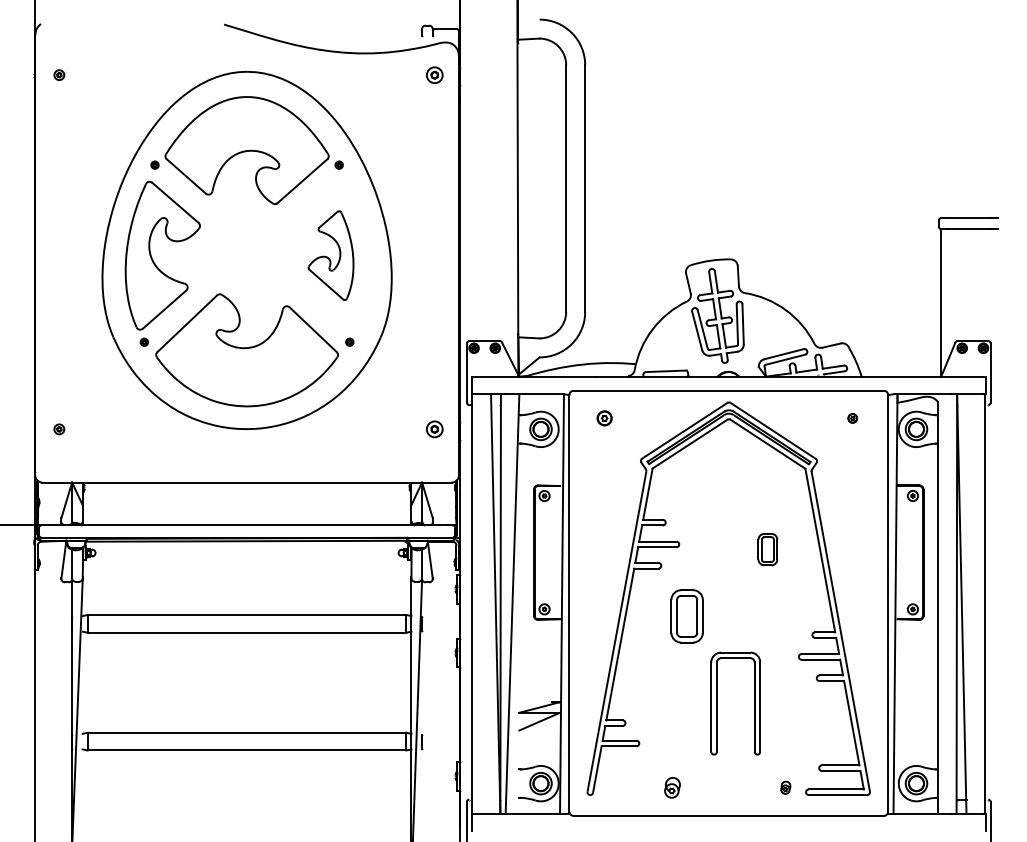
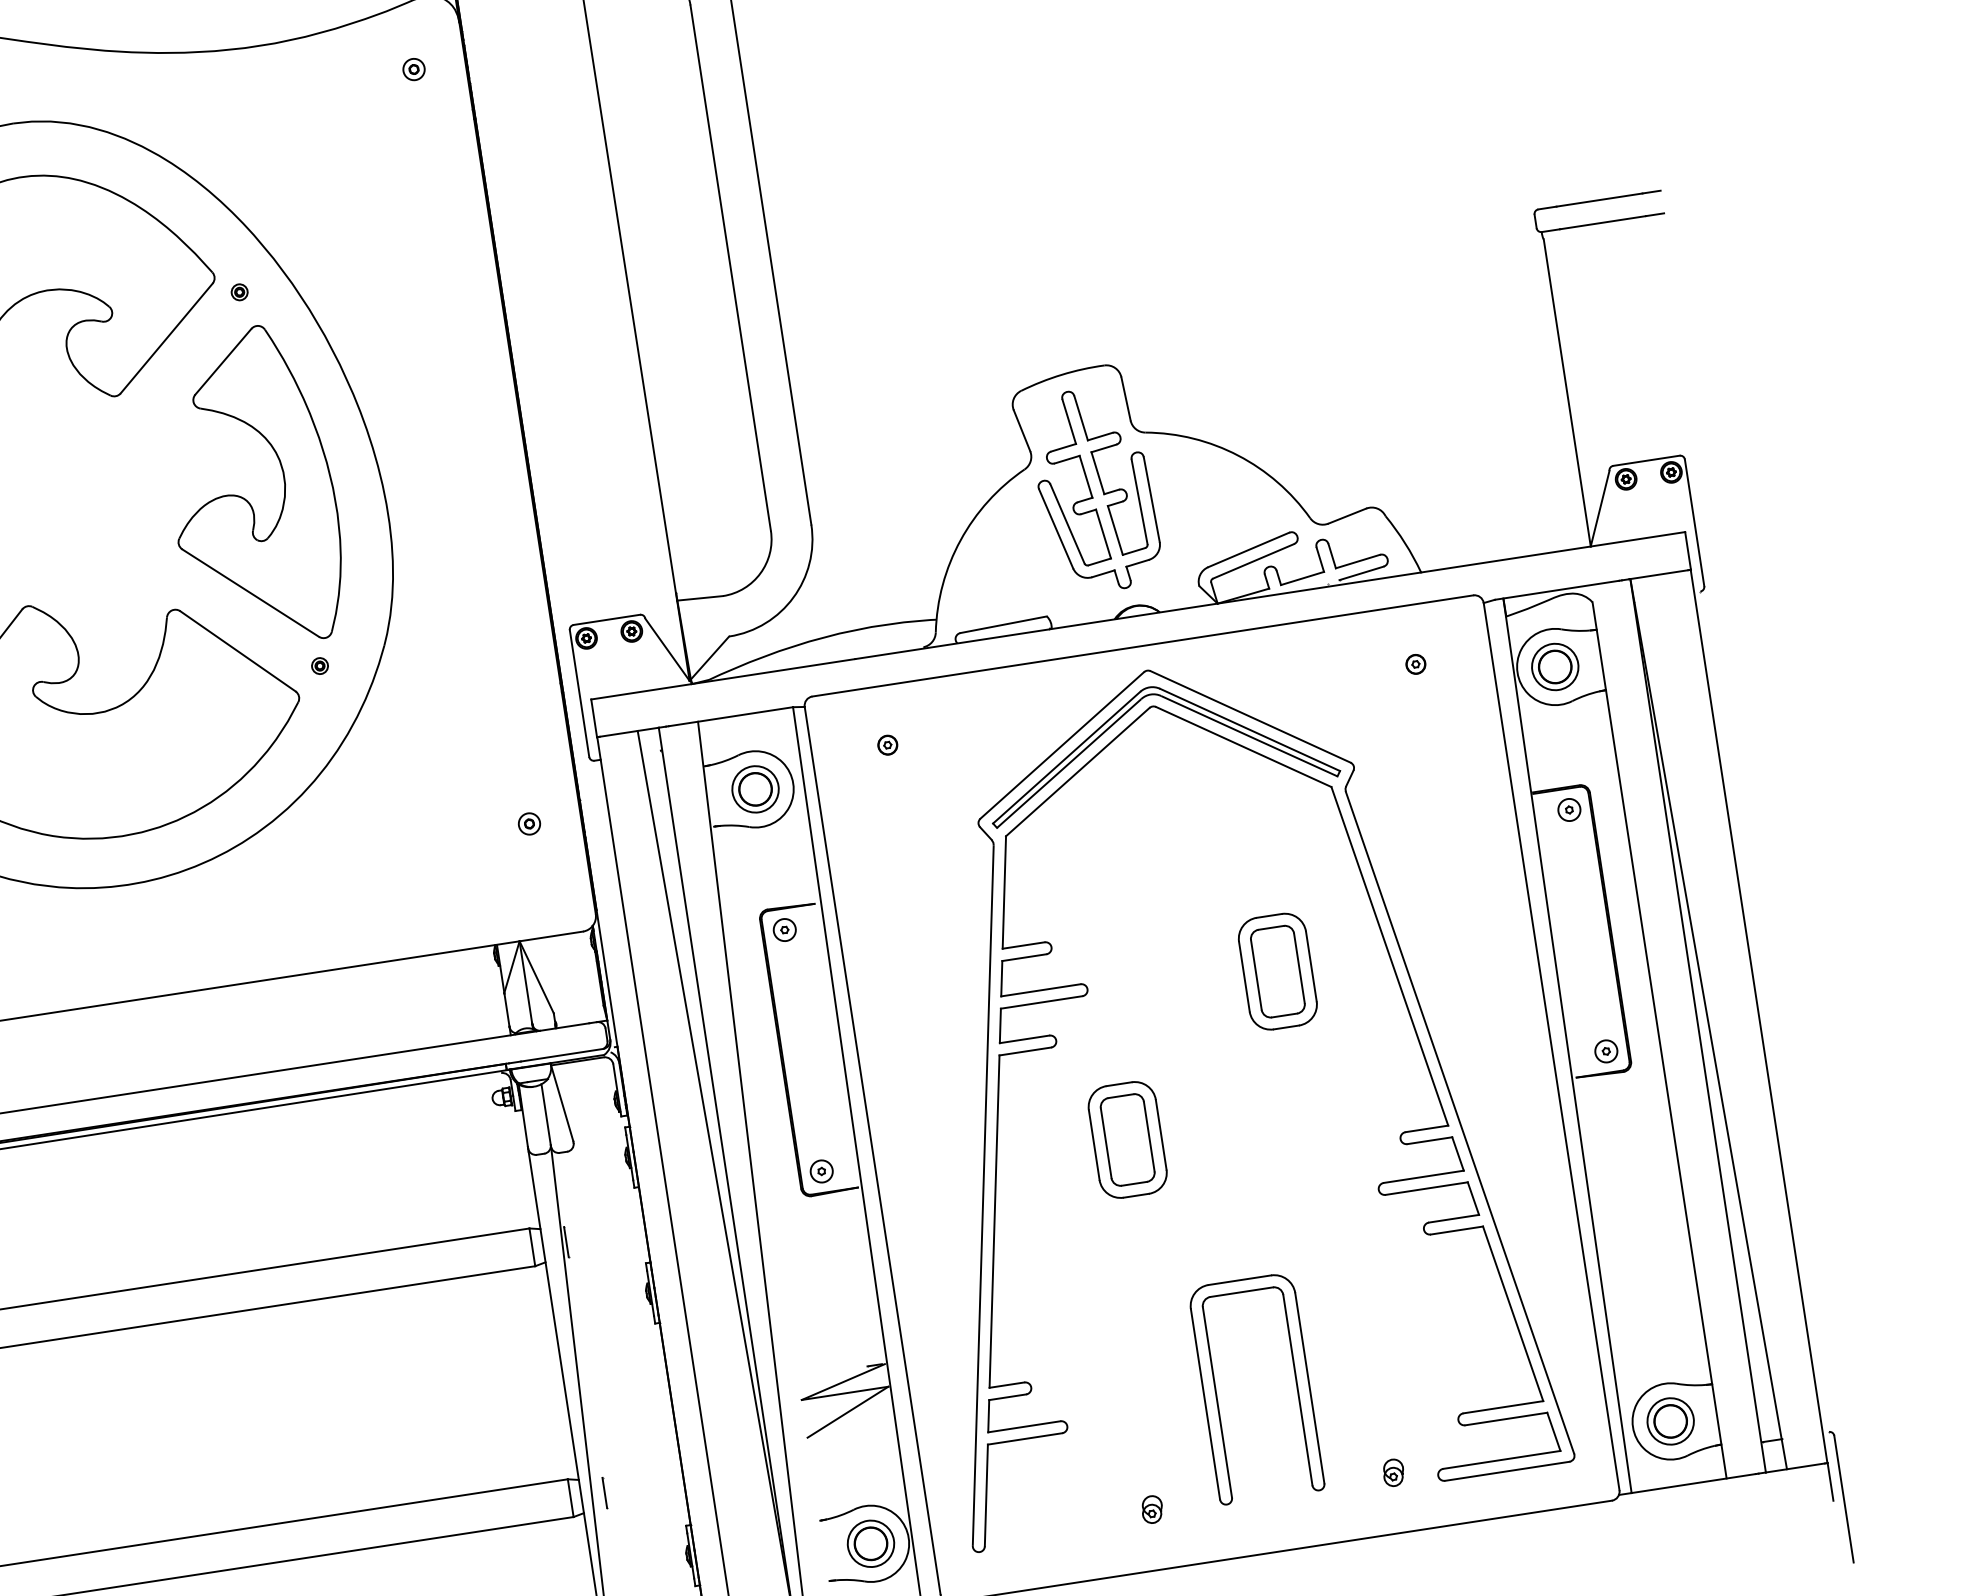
part: (434, 74) -> (413, 68), size x0.62
part: (330, 255) -> (250, 487), size x1.67
part: (604, 418) -> (887, 745), size x0.62
part: (434, 429) -> (528, 824), size x0.62
part: (767, 549) -> (1277, 971), size x1.67
part: (717, 703) -> (1217, 1394), moved
part: (672, 787) -> (1152, 1509), size x0.62

